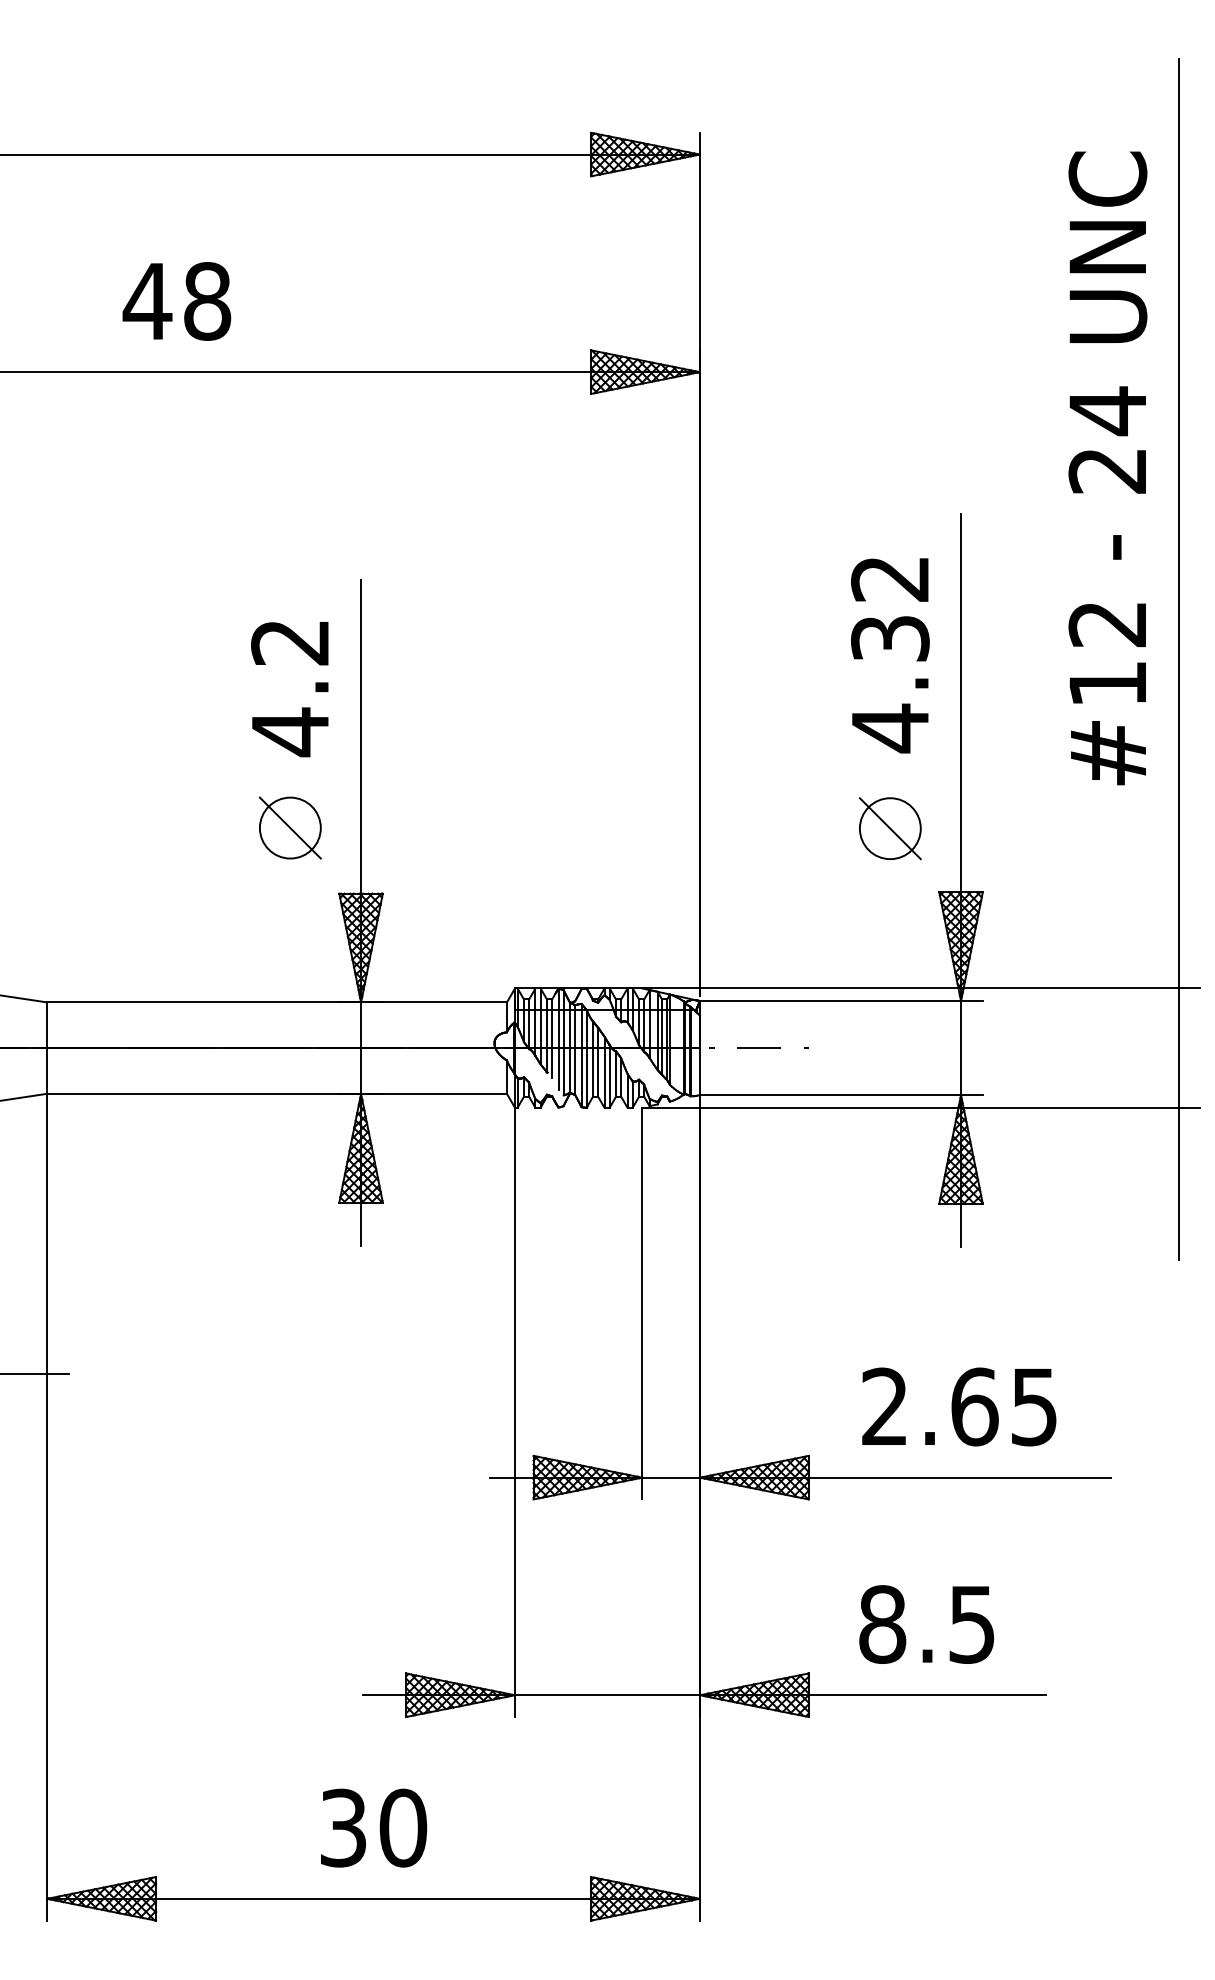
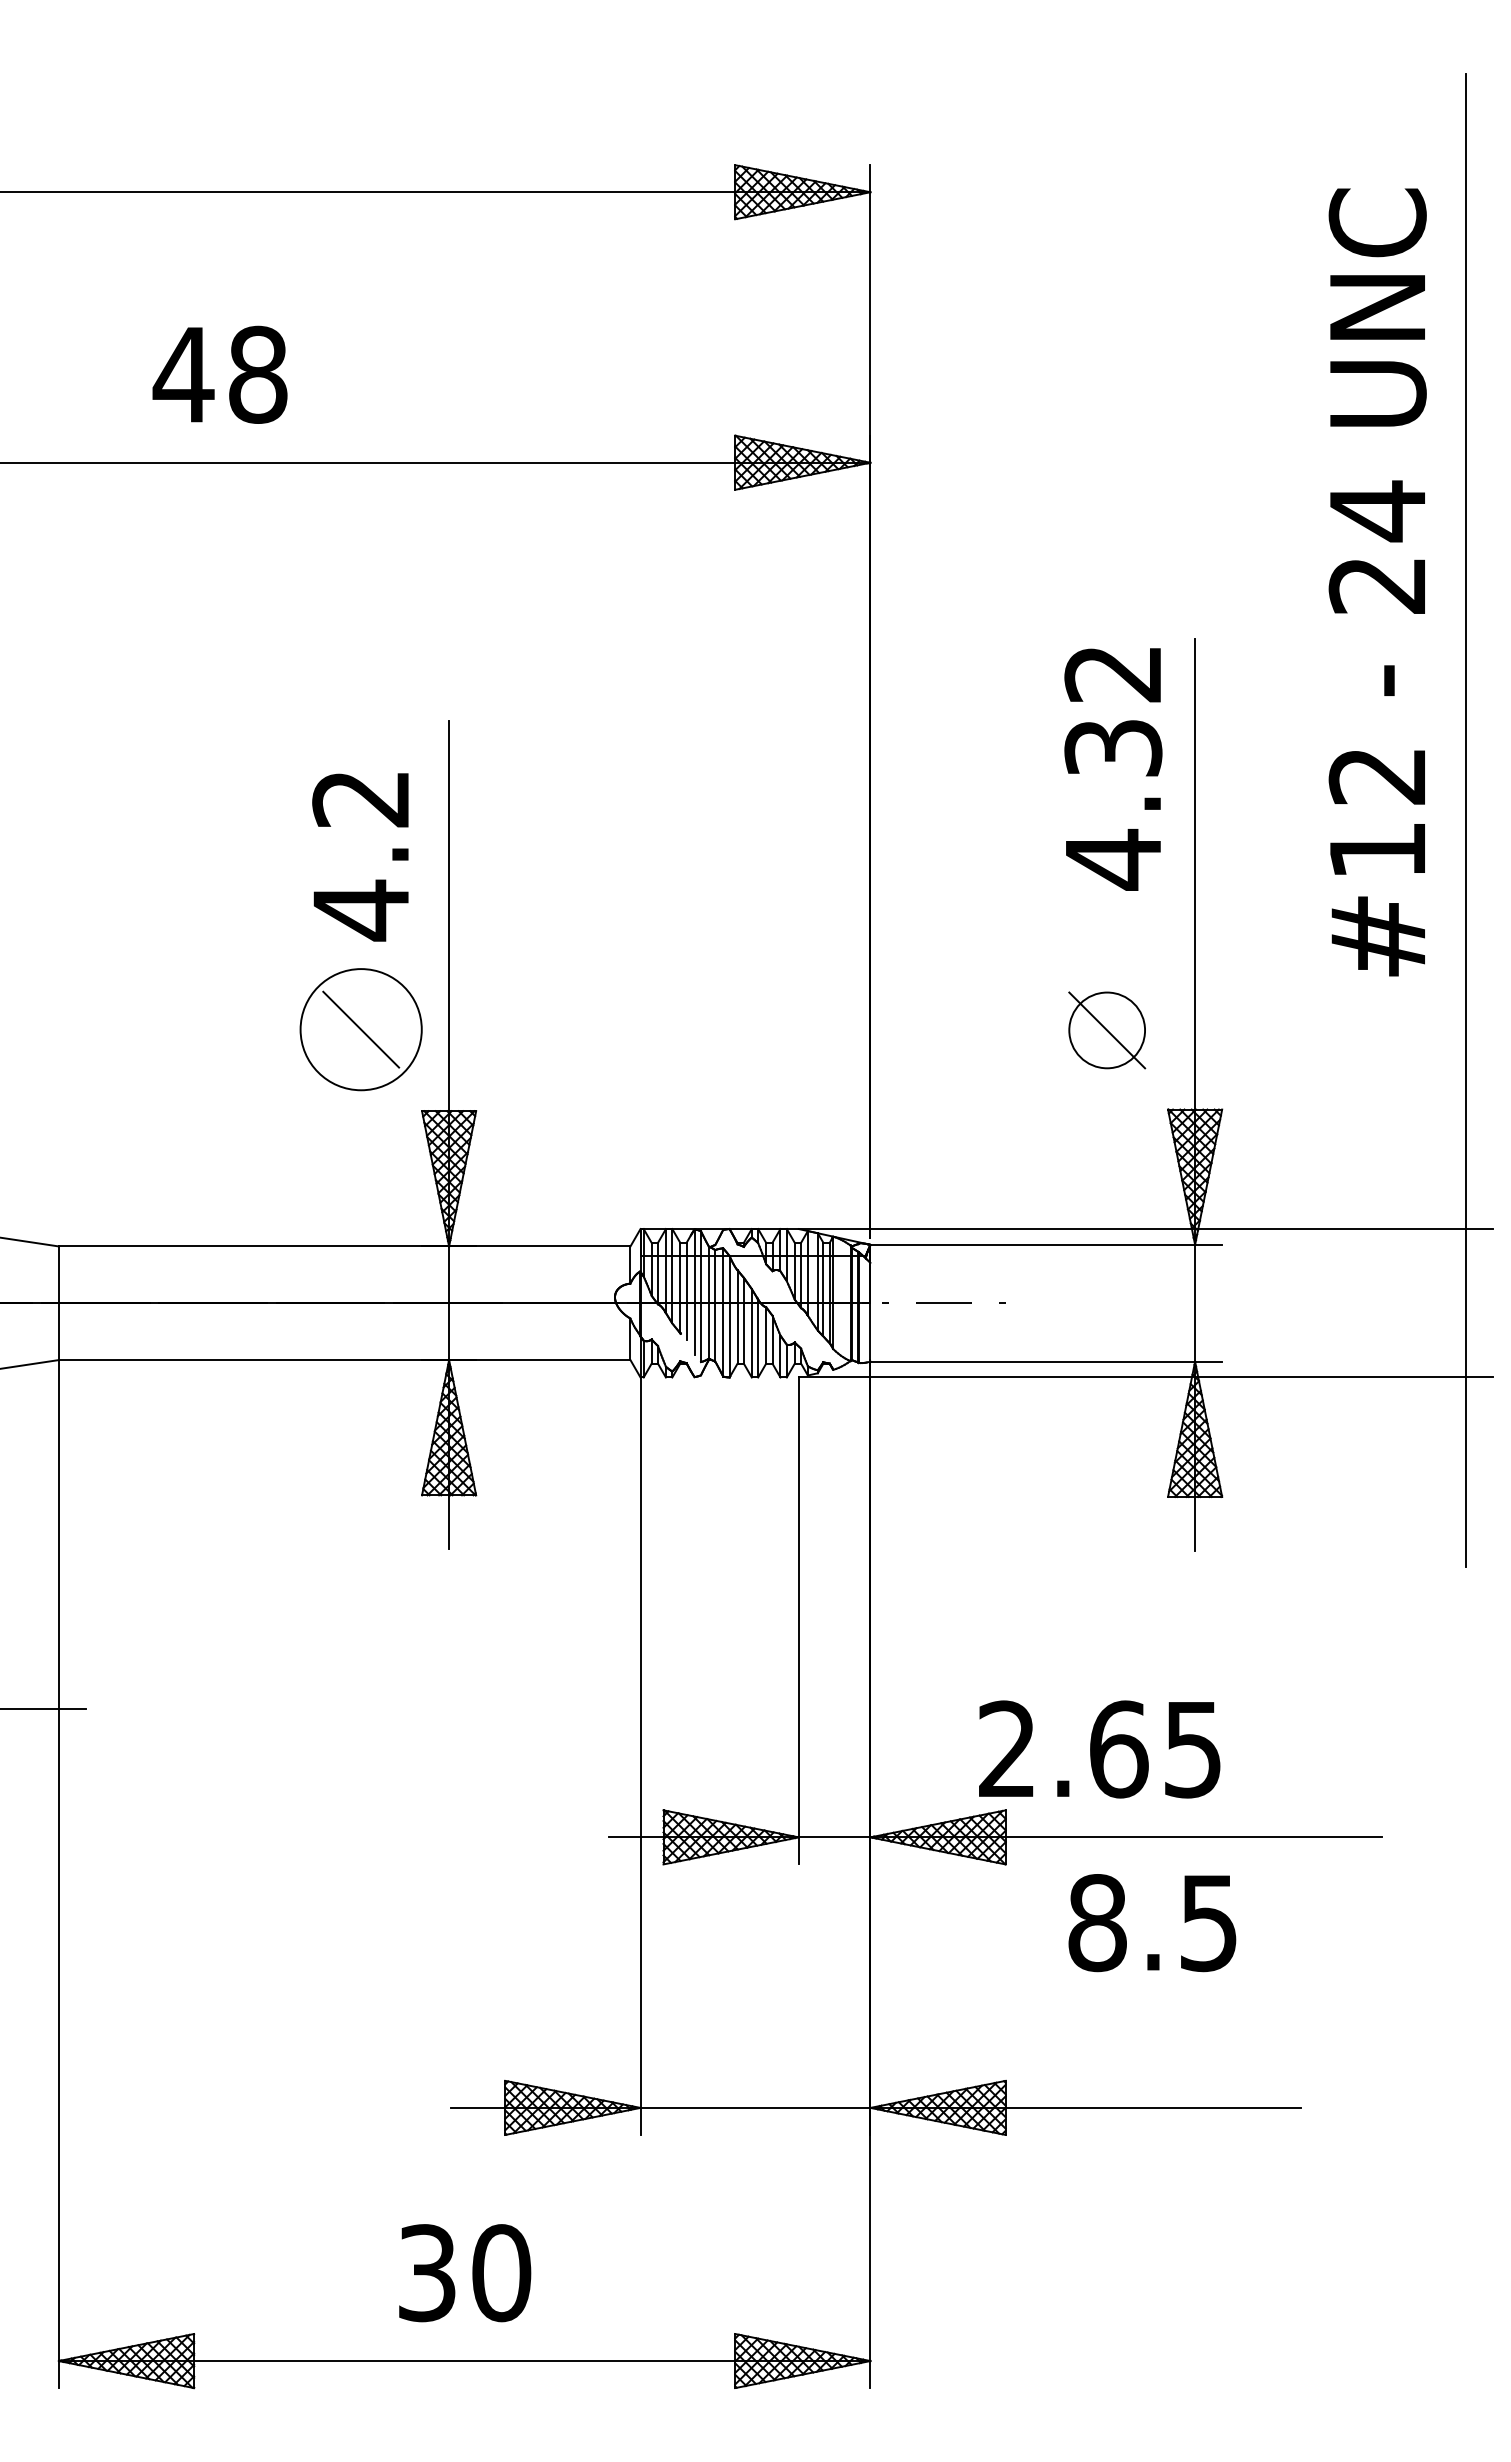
text: (890, 655) -> (1113, 769), moved
circle: (289, 827) -> (360, 1028), size x1.6
text: (959, 1406) -> (1099, 1748), moved
text: (926, 1624) -> (1152, 1922), moved

